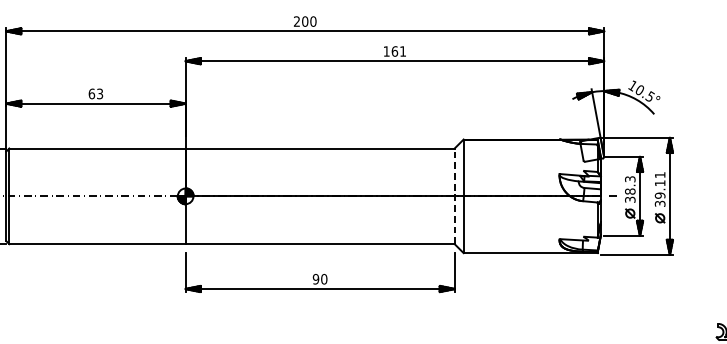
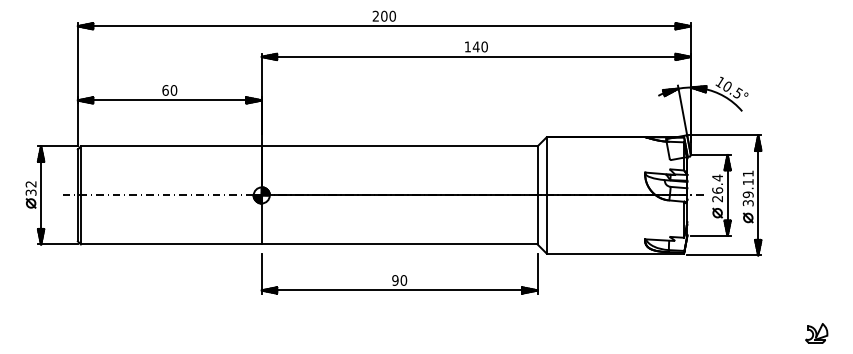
text: (398, 51) -> (479, 46), 161 -> 140
text: (99, 93) -> (173, 90), 63 -> 60
text: (630, 189) -> (717, 188), 38.3 -> 26.4
line: (454, 195) -> (537, 194), dashed -> solid

